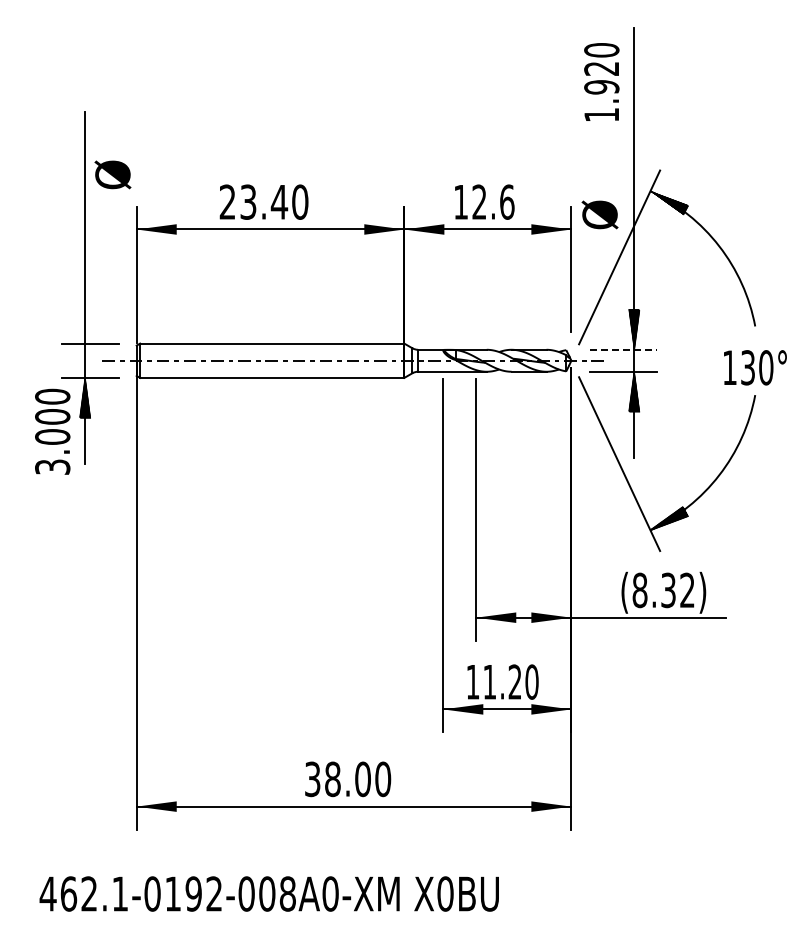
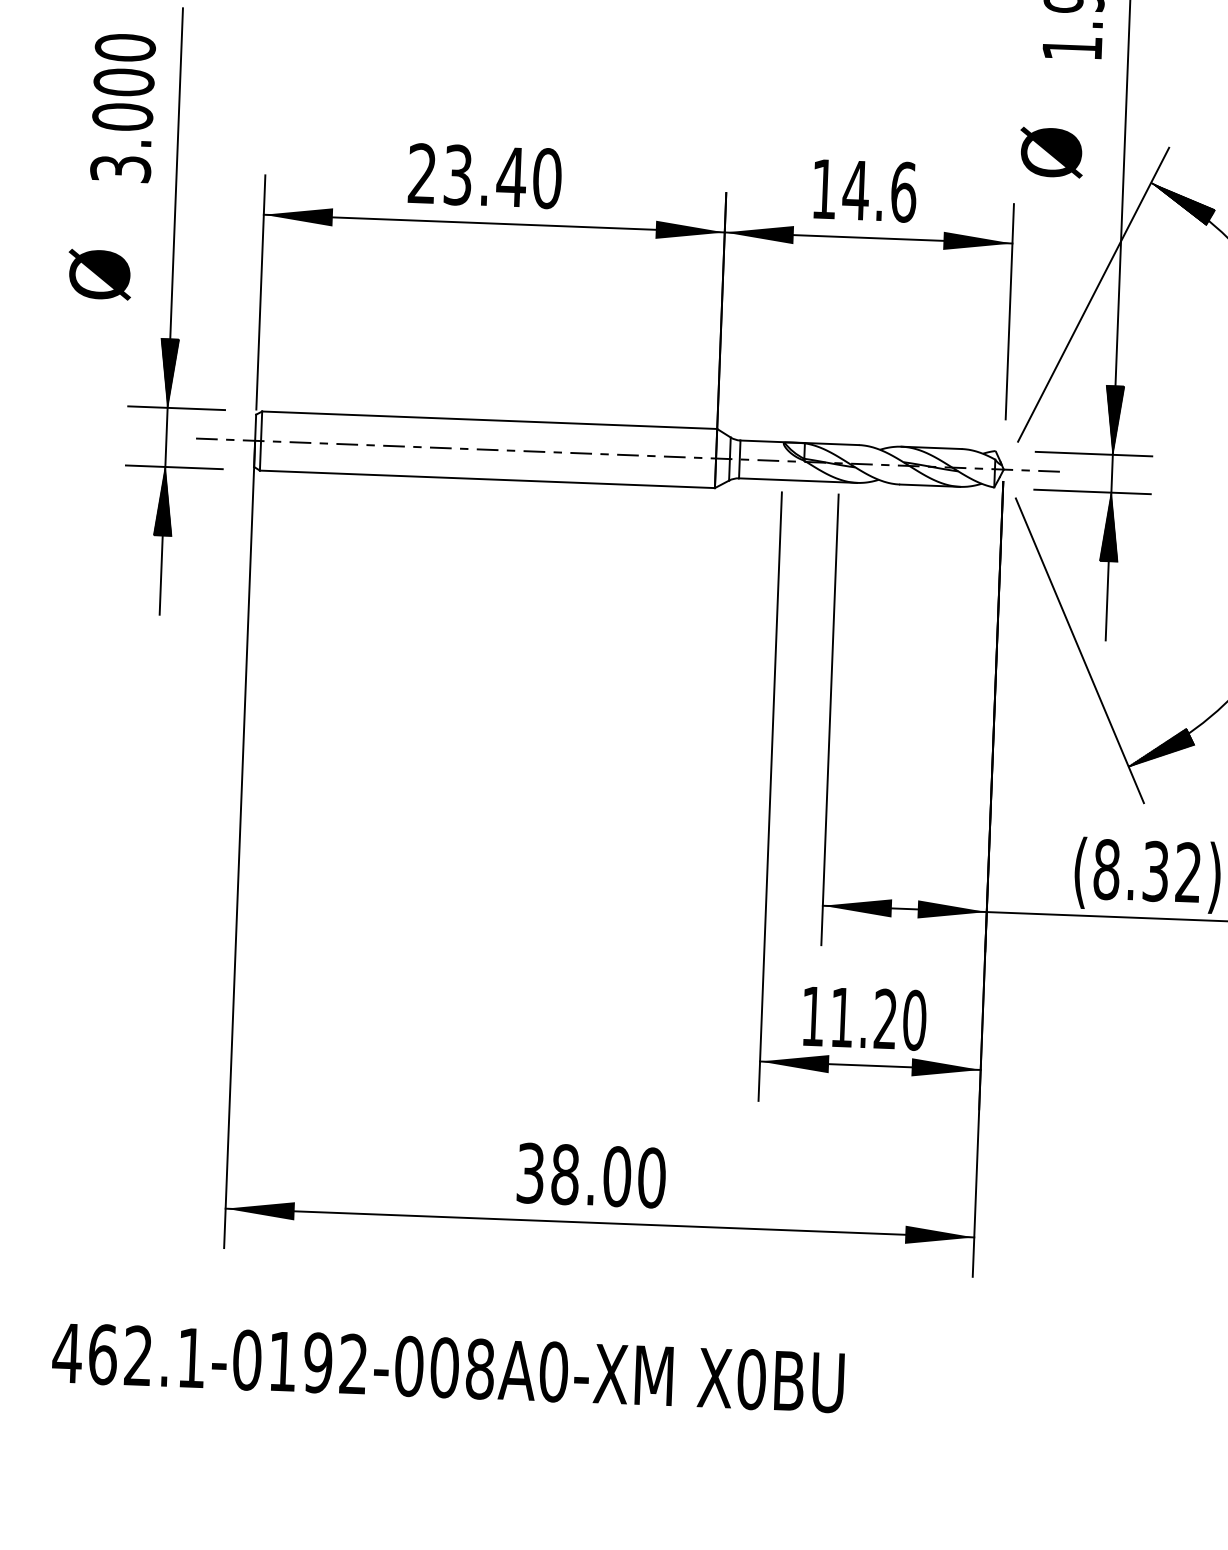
text: (112, 174) -> (99, 273), moved
text: (479, 201) -> (856, 189), 12.6 -> 14.6
text: (599, 214) -> (1050, 151), moved
hatch: (84, 323) -> (167, 373), added
line: (623, 349) -> (1094, 453), dashed -> solid
text: (52, 431) -> (122, 107), moved

